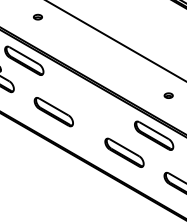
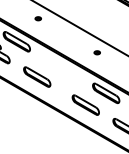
part: (36, 16) -> (37, 18), moved
part: (167, 95) -> (96, 52), moved

